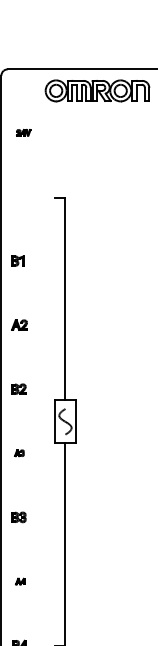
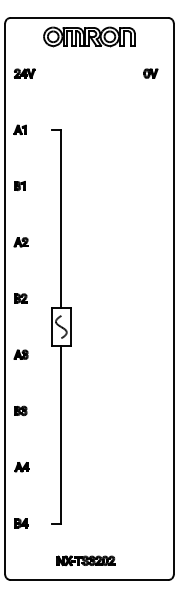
part: (23, 132) -> (24, 73), size x1.67
part: (17, 196) -> (19, 129), added
part: (18, 453) -> (20, 354), size x1.67
part: (19, 581) -> (21, 467), size x1.67

